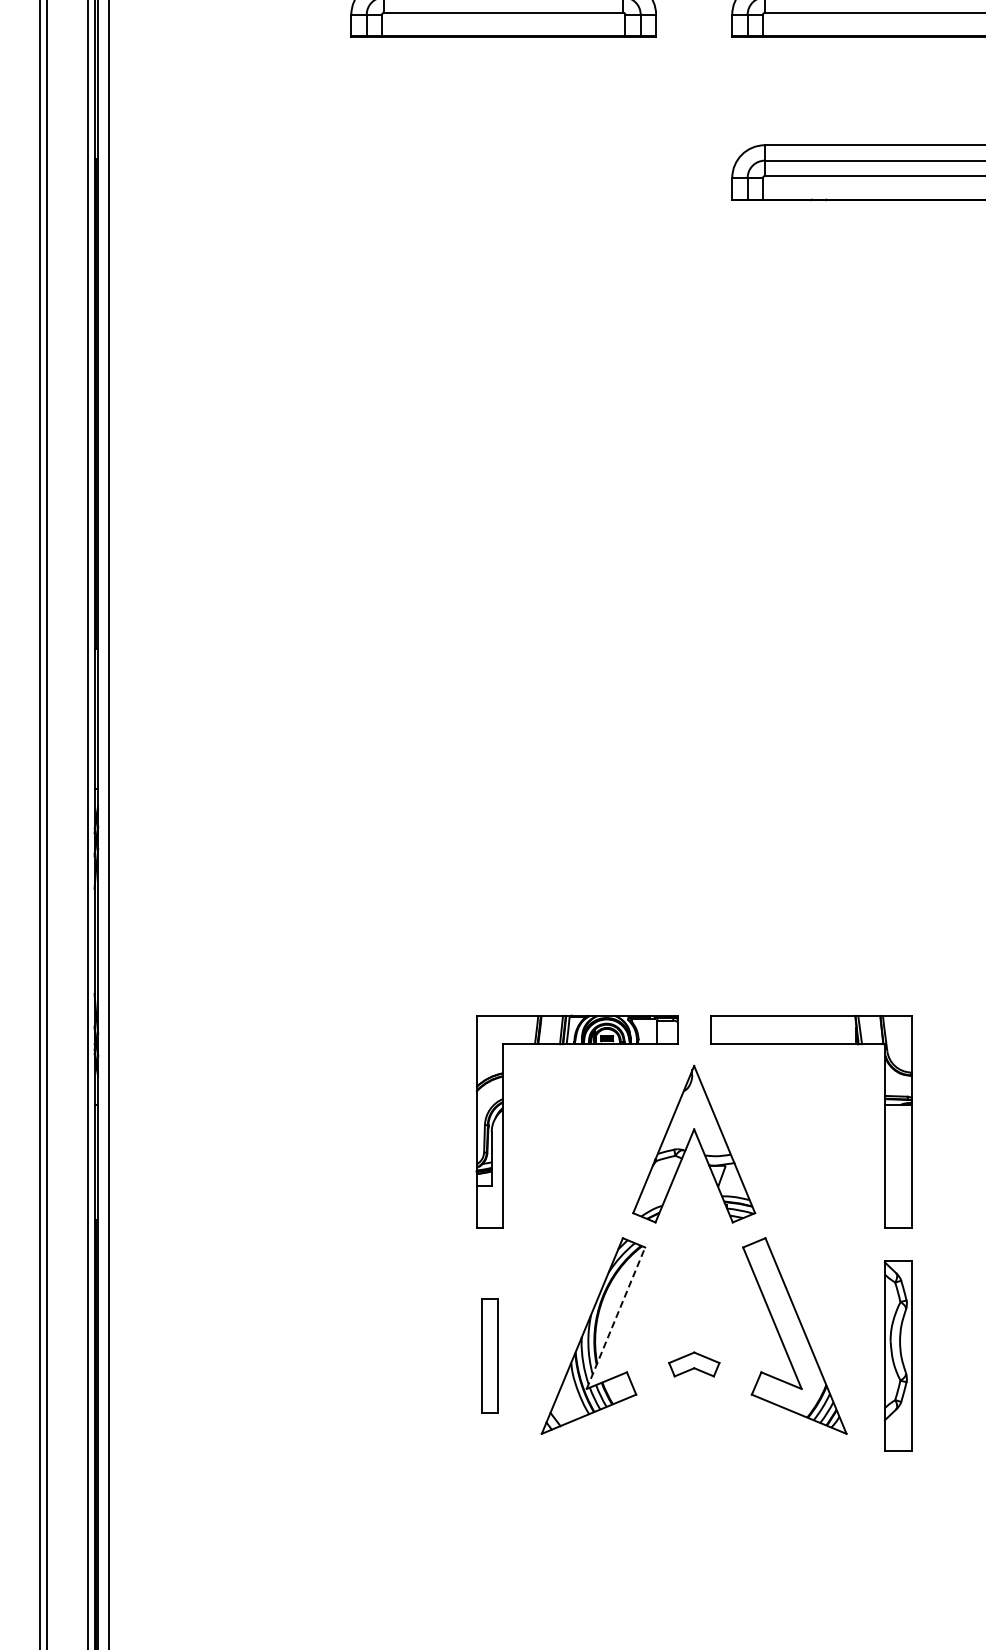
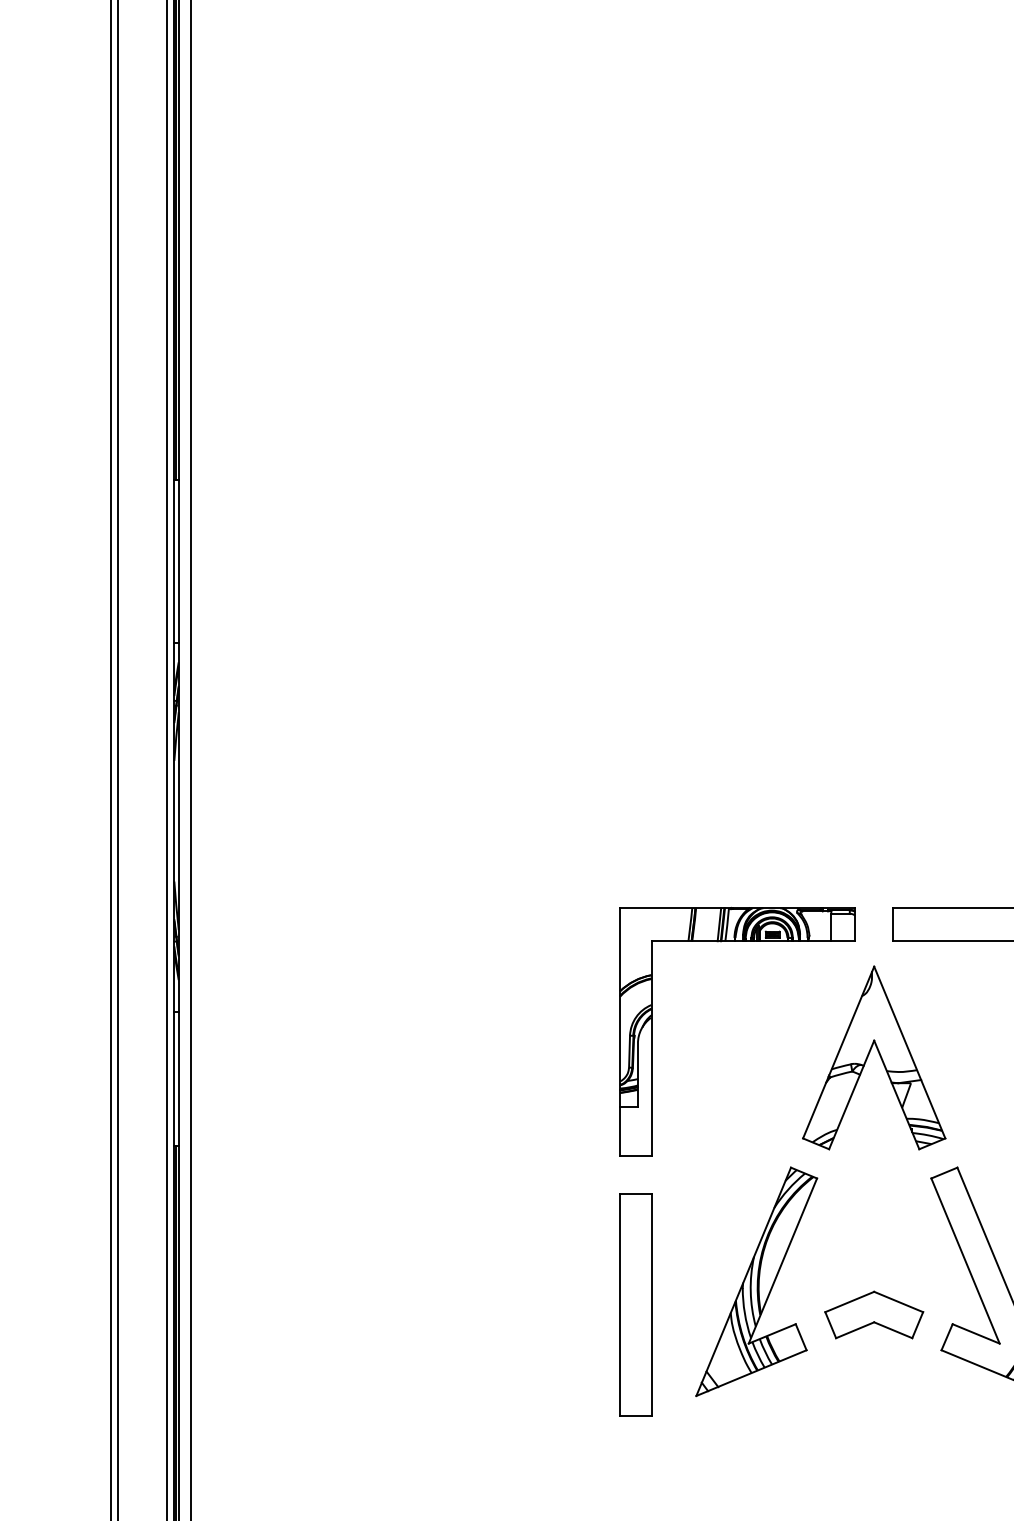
line: (615, 1318) -> (782, 1261), dashed -> solid
part: (489, 1355) -> (635, 1304), size x1.67
part: (694, 1364) -> (874, 1315), size x1.67

